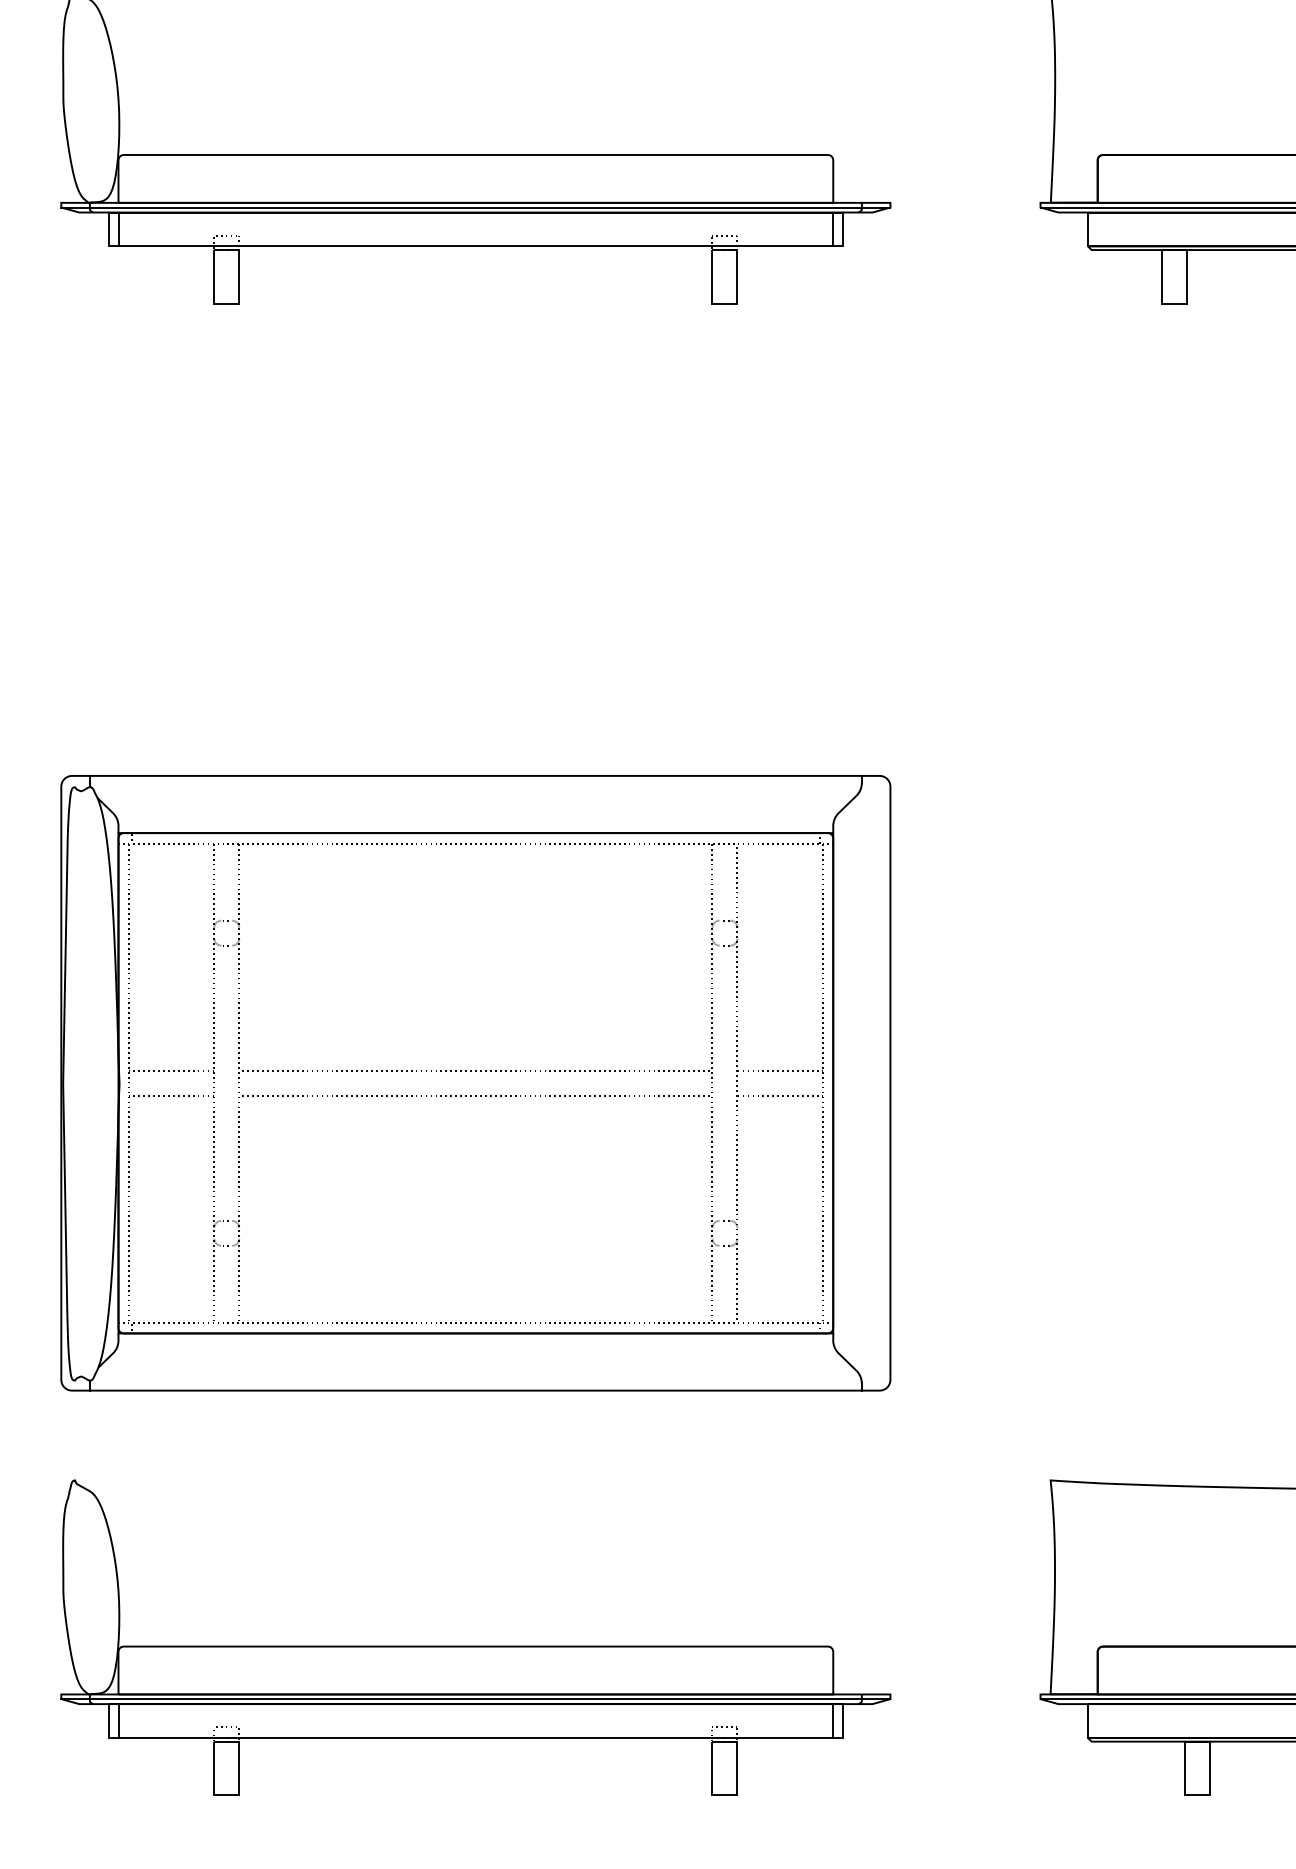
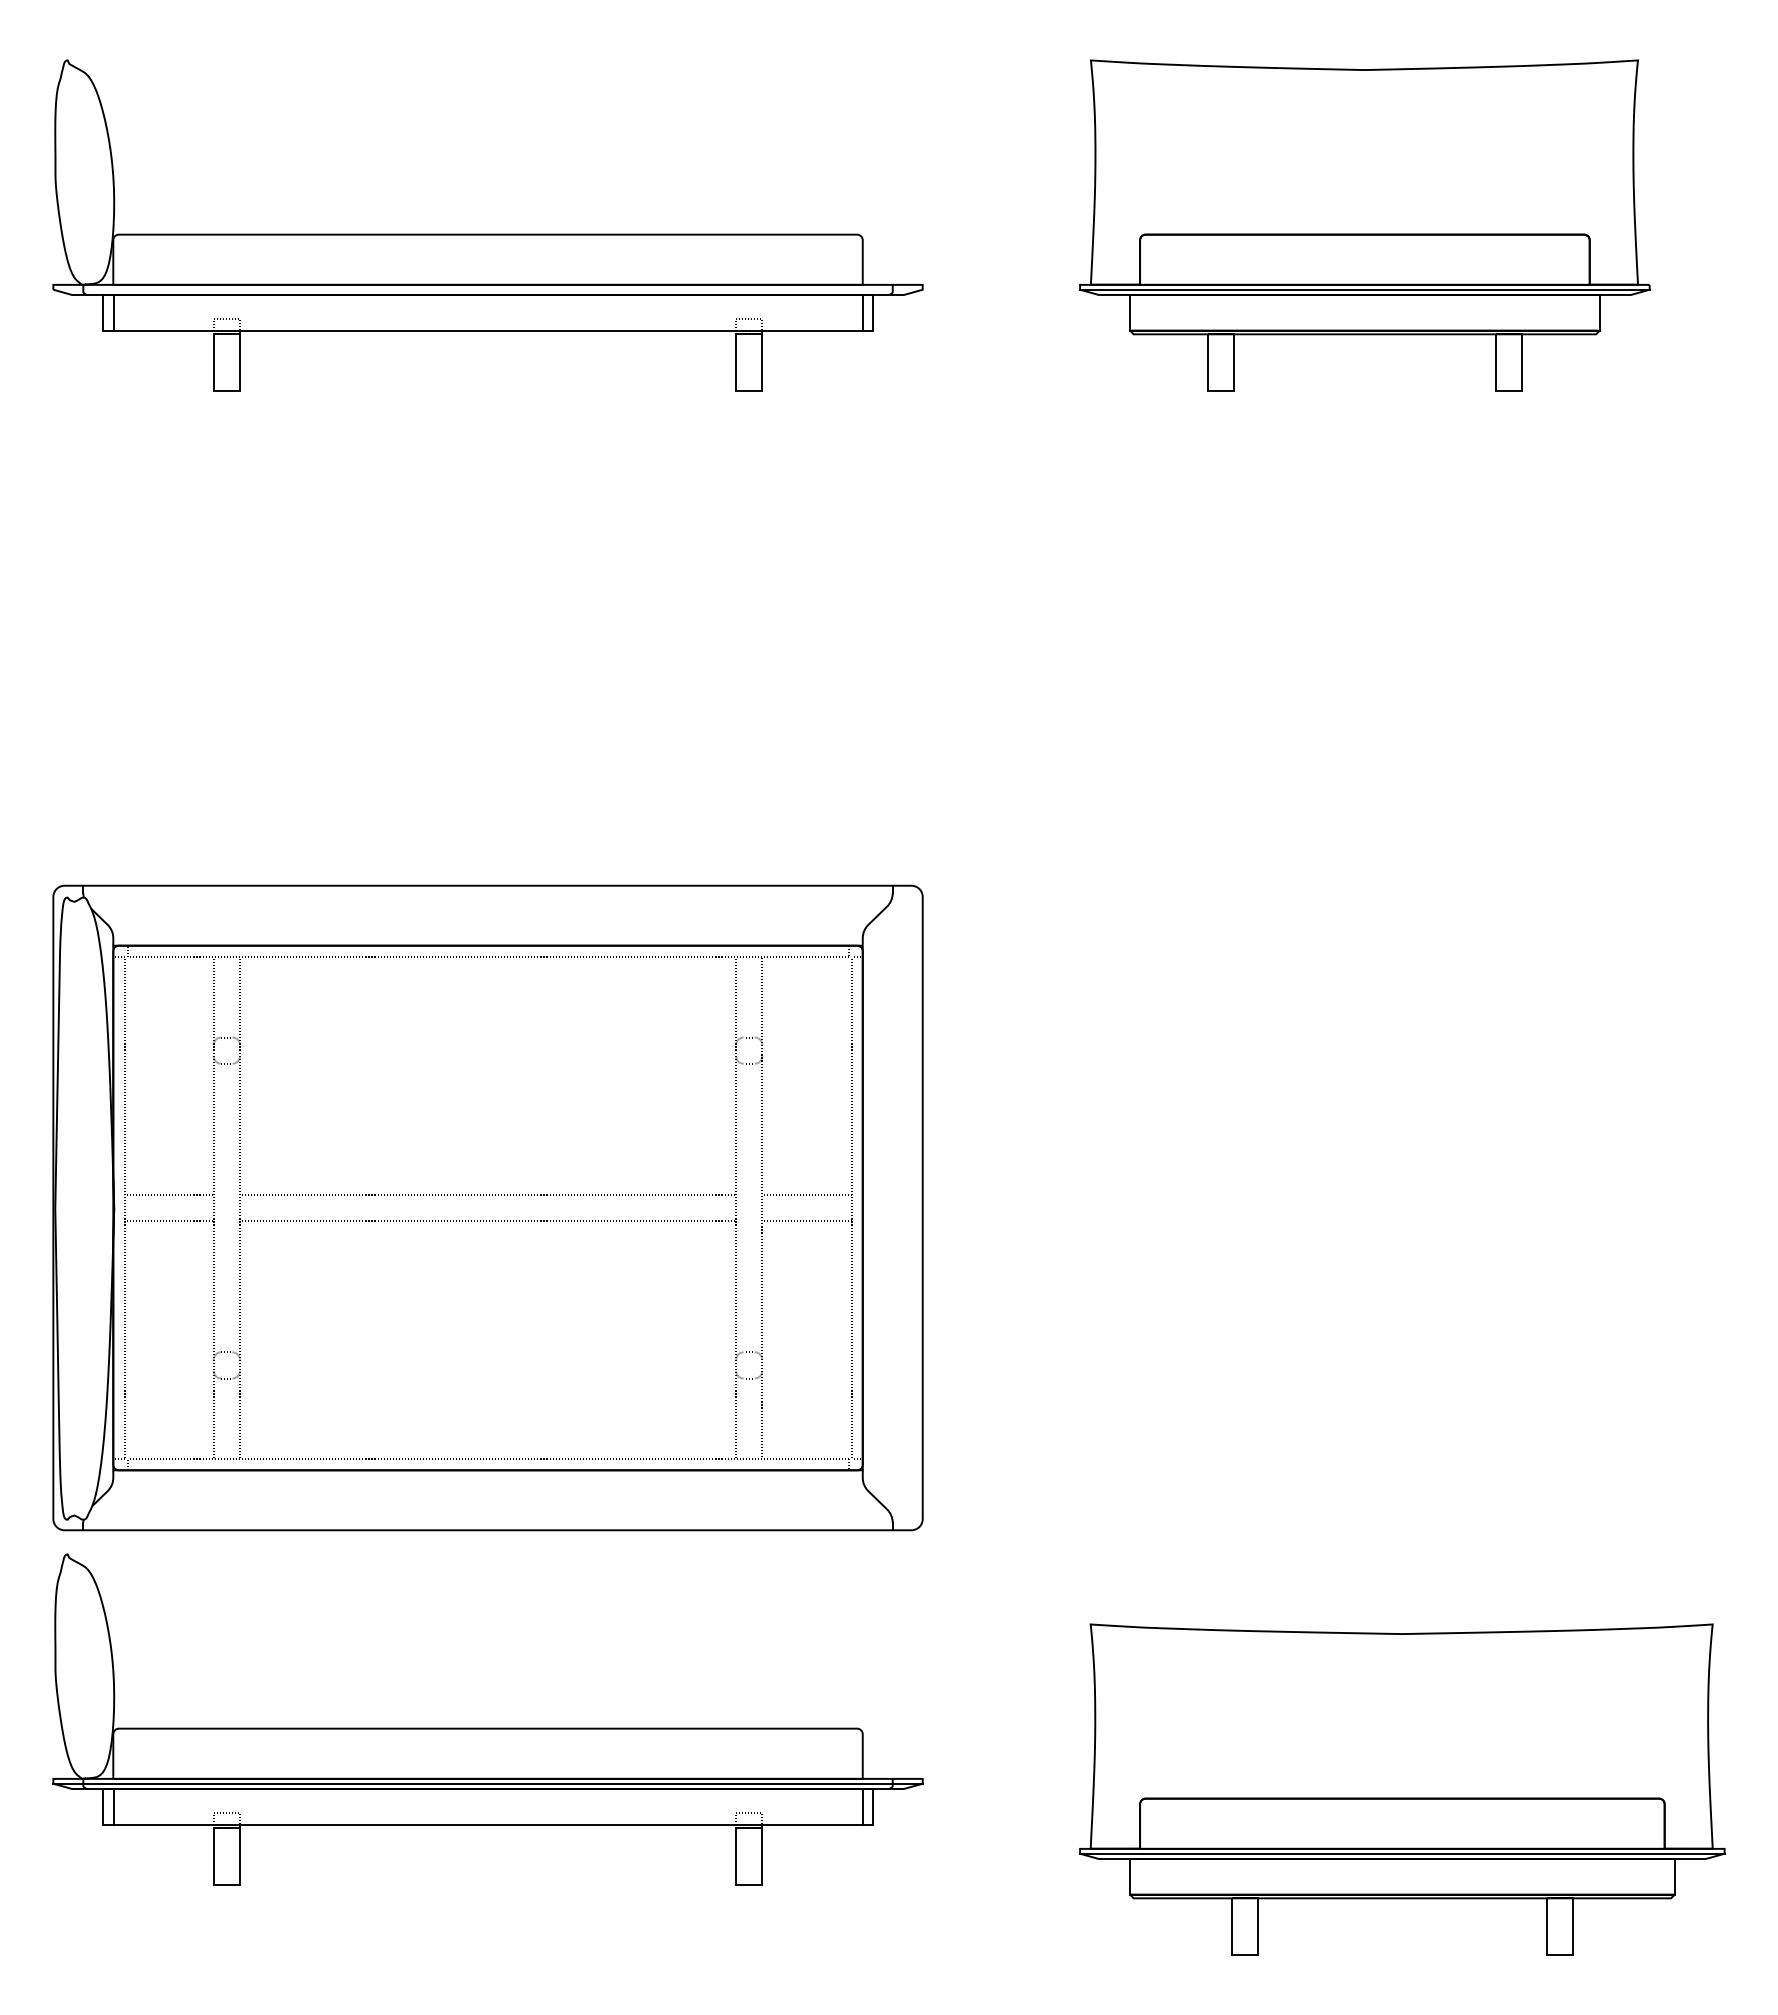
line: (475, 207) -> (487, 289), removed
part: (475, 1645) -> (487, 1727), moved

